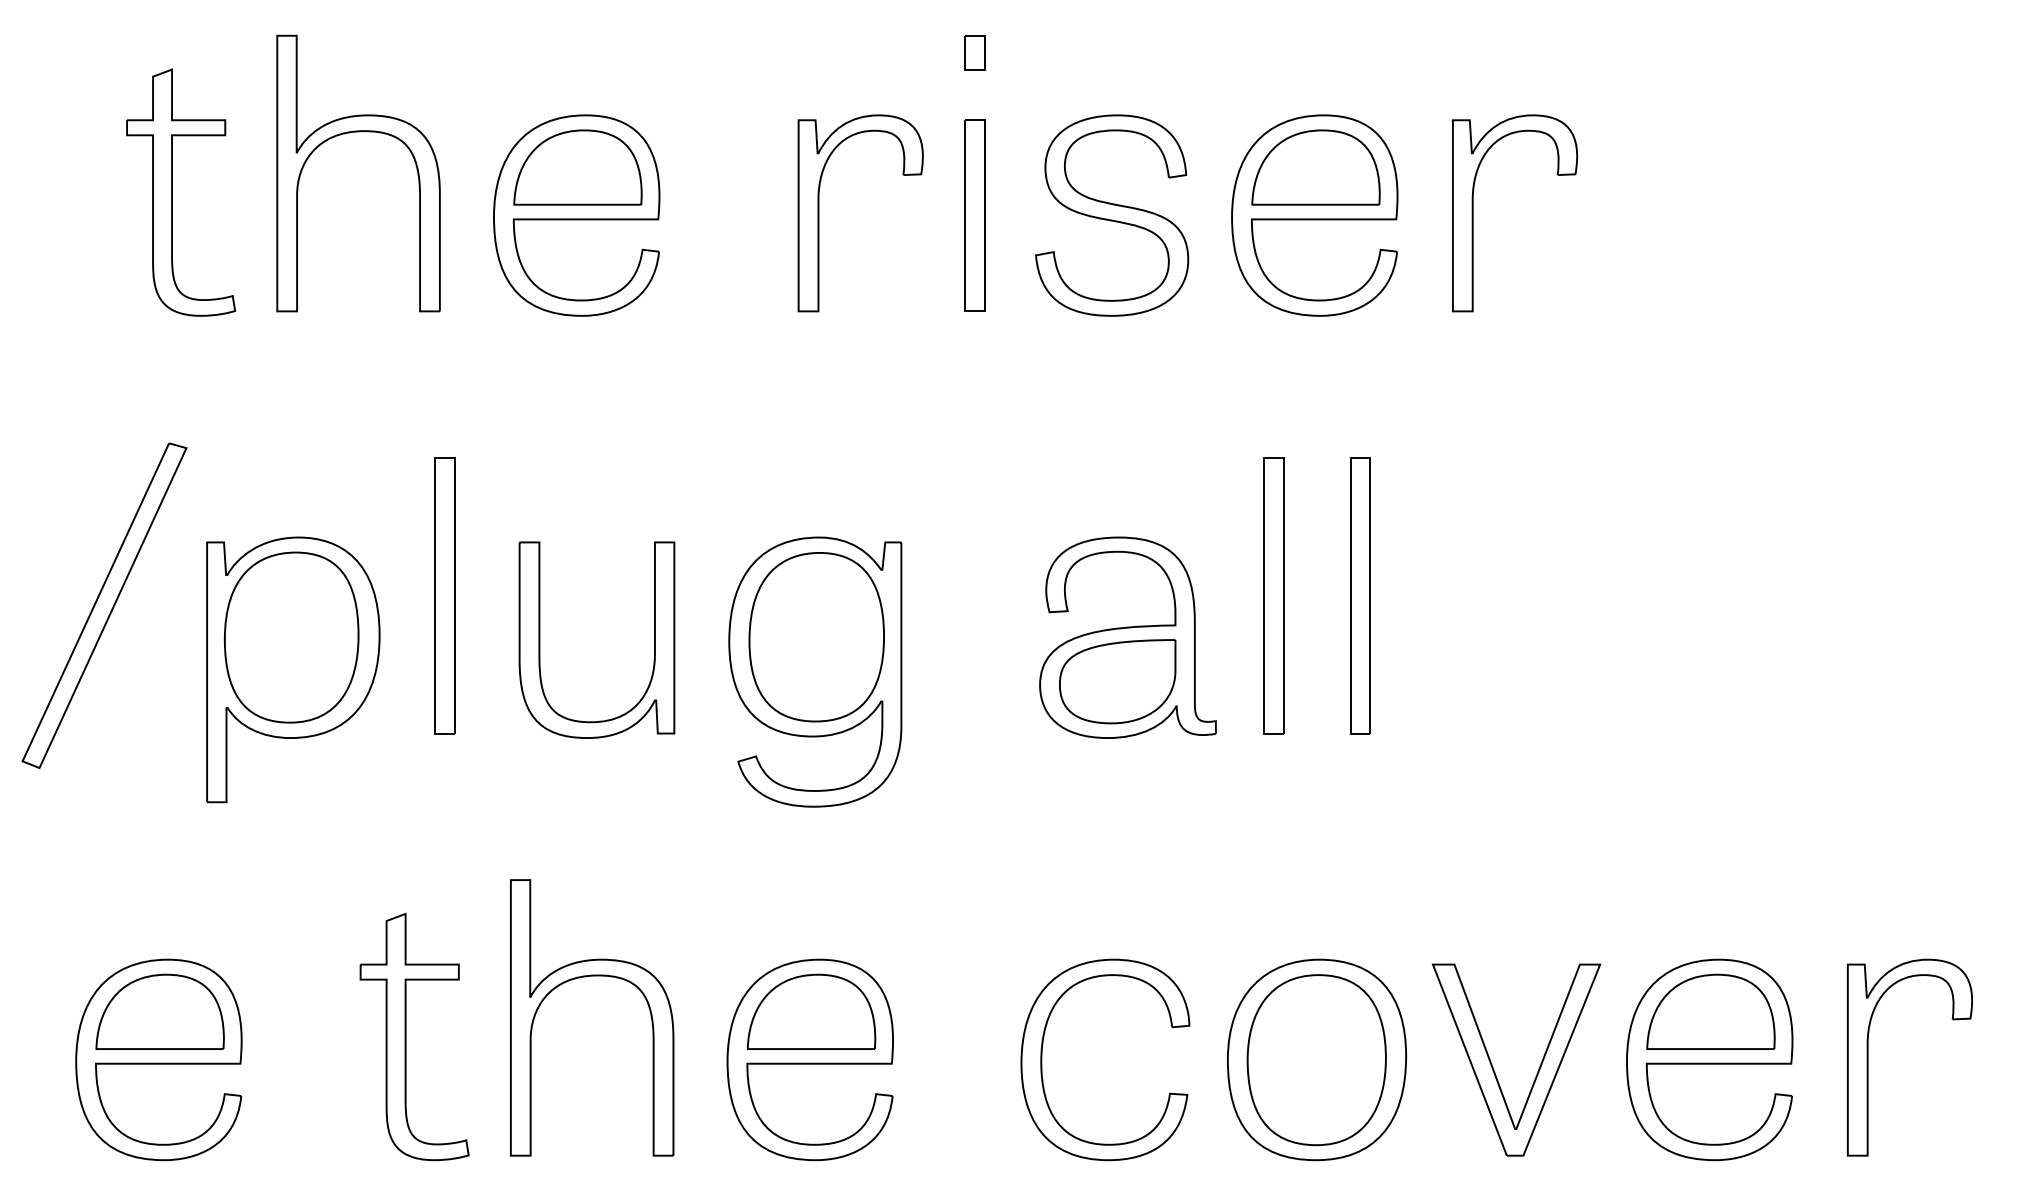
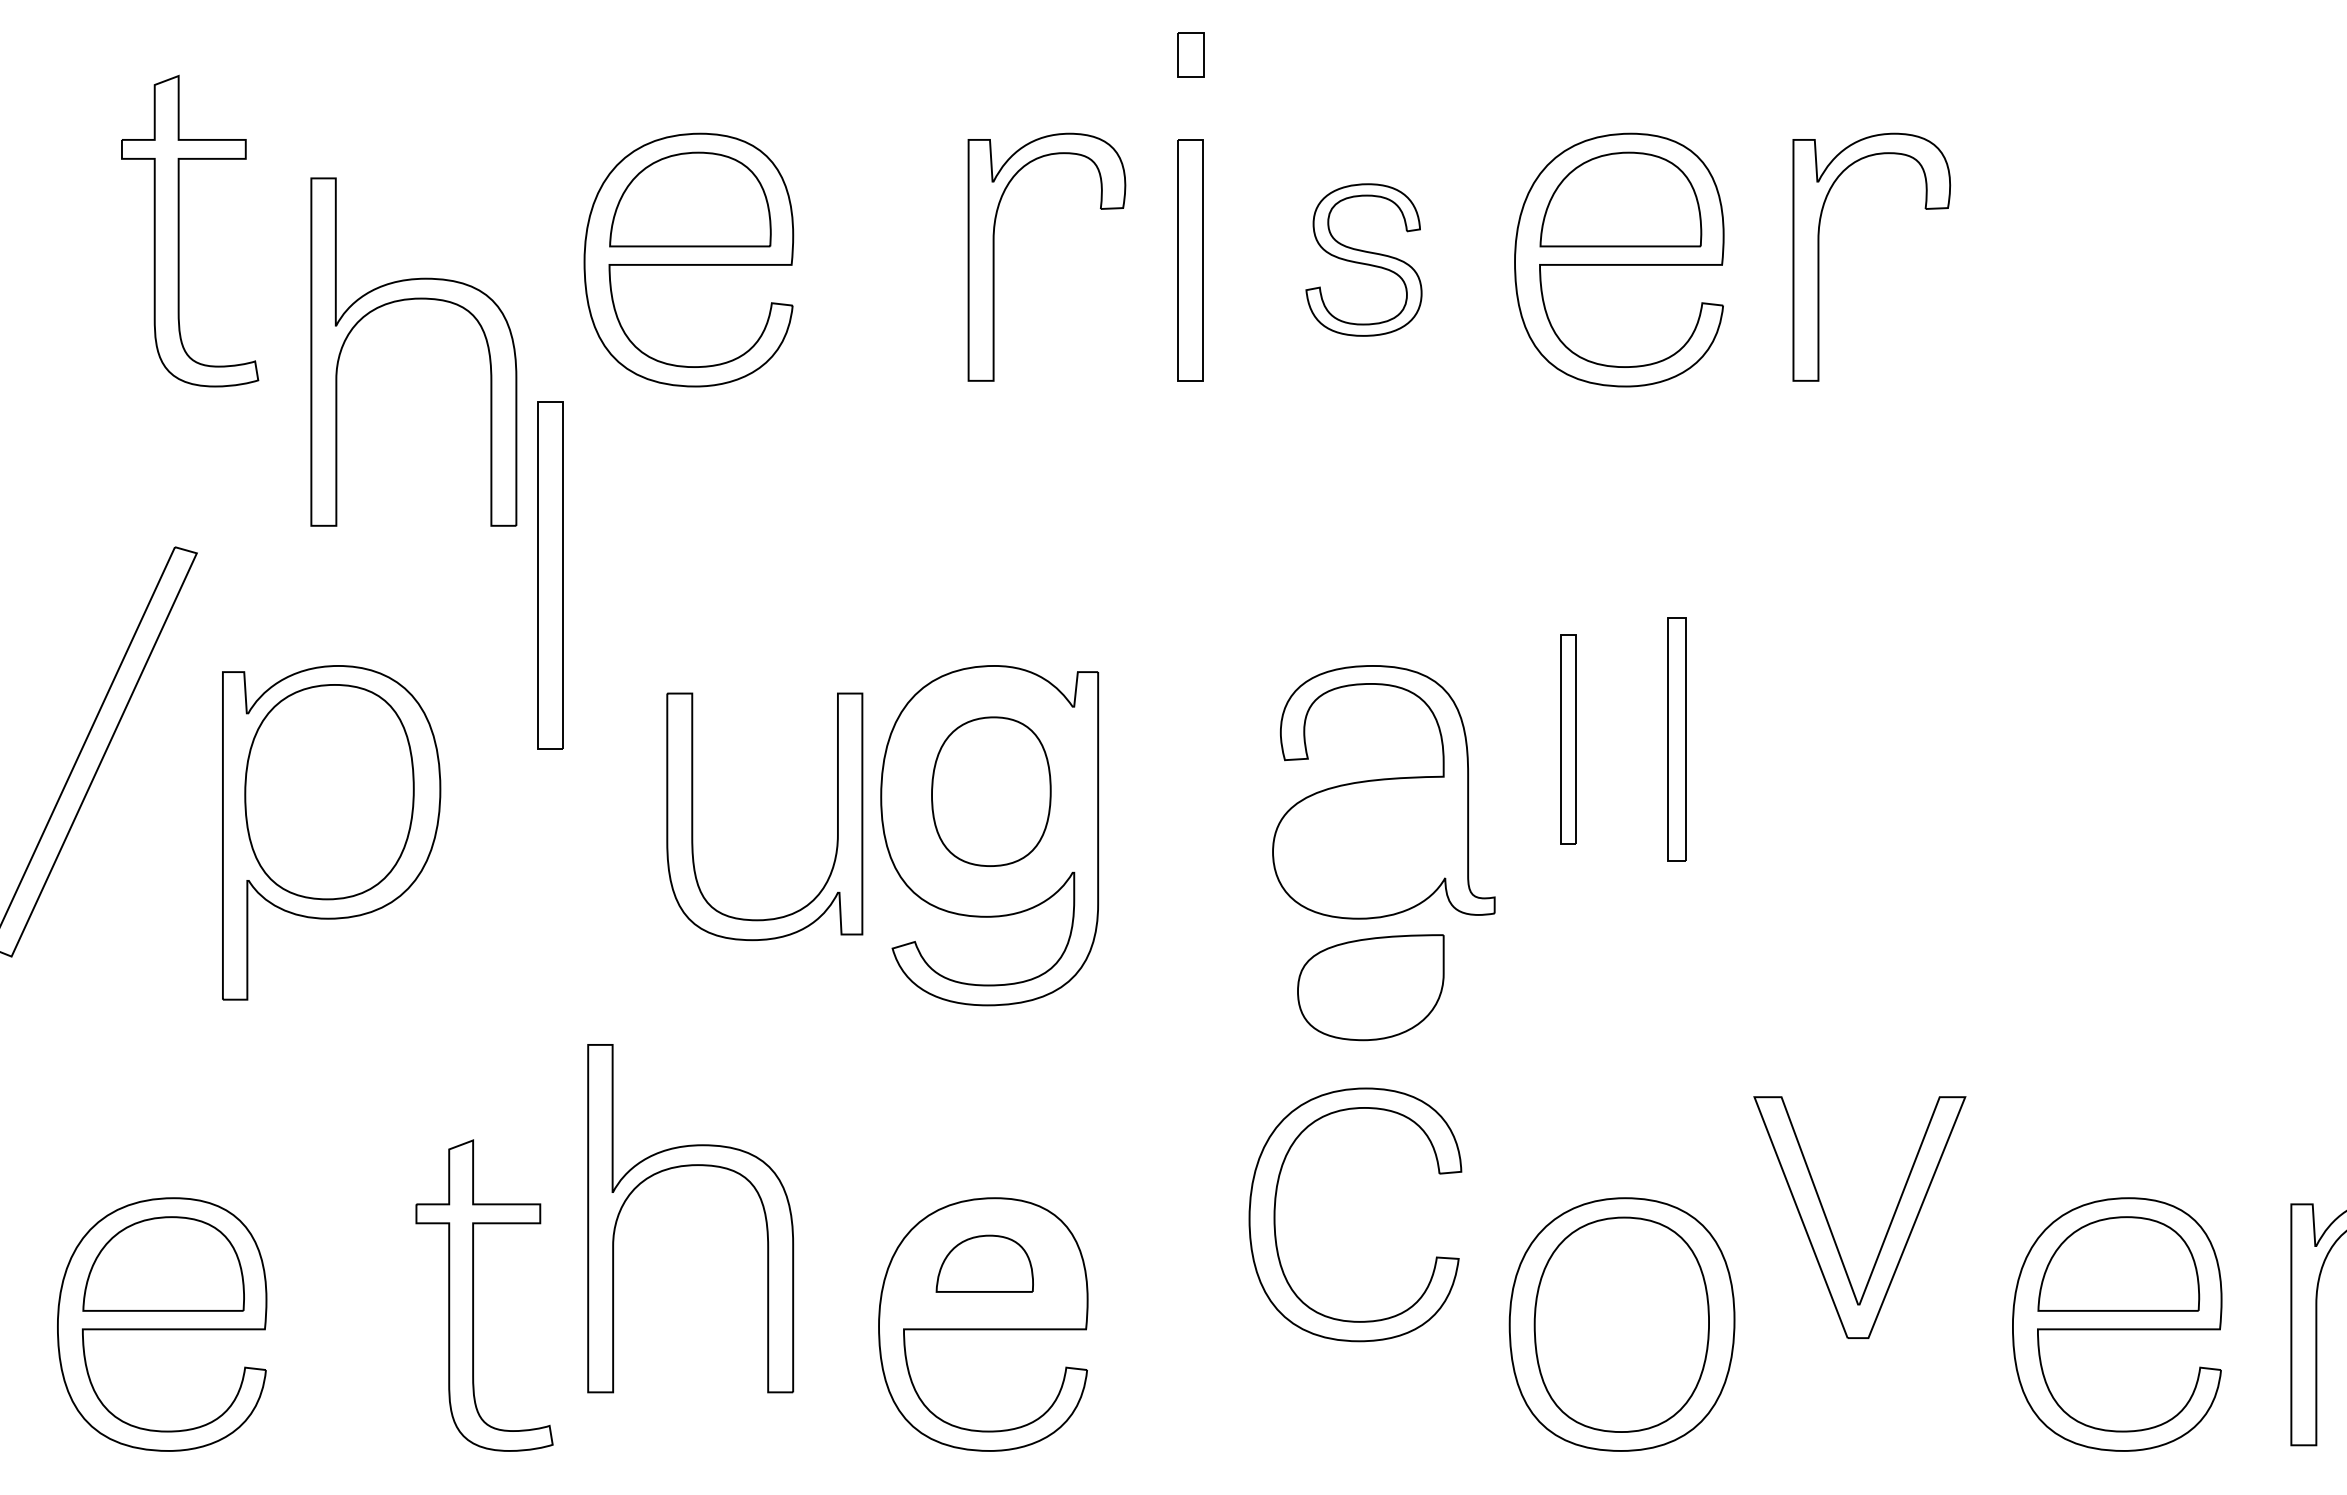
part: (358, 132) -> (413, 300), moved
part: (1112, 215) -> (1364, 259), size x0.6
part: (444, 595) -> (549, 575), moved
part: (1273, 595) -> (1567, 739), size x0.6
part: (1360, 595) -> (1676, 739), size x0.7
part: (816, 637) -> (991, 791), size x0.7
part: (540, 639) -> (693, 815), moved
part: (1117, 681) -> (1370, 987), moved
part: (586, 977) -> (683, 1167), moved
part: (811, 1011) -> (984, 1263), size x0.6
part: (1042, 1059) -> (1276, 1214), moved
part: (1538, 1068) -> (1887, 1228), moved

